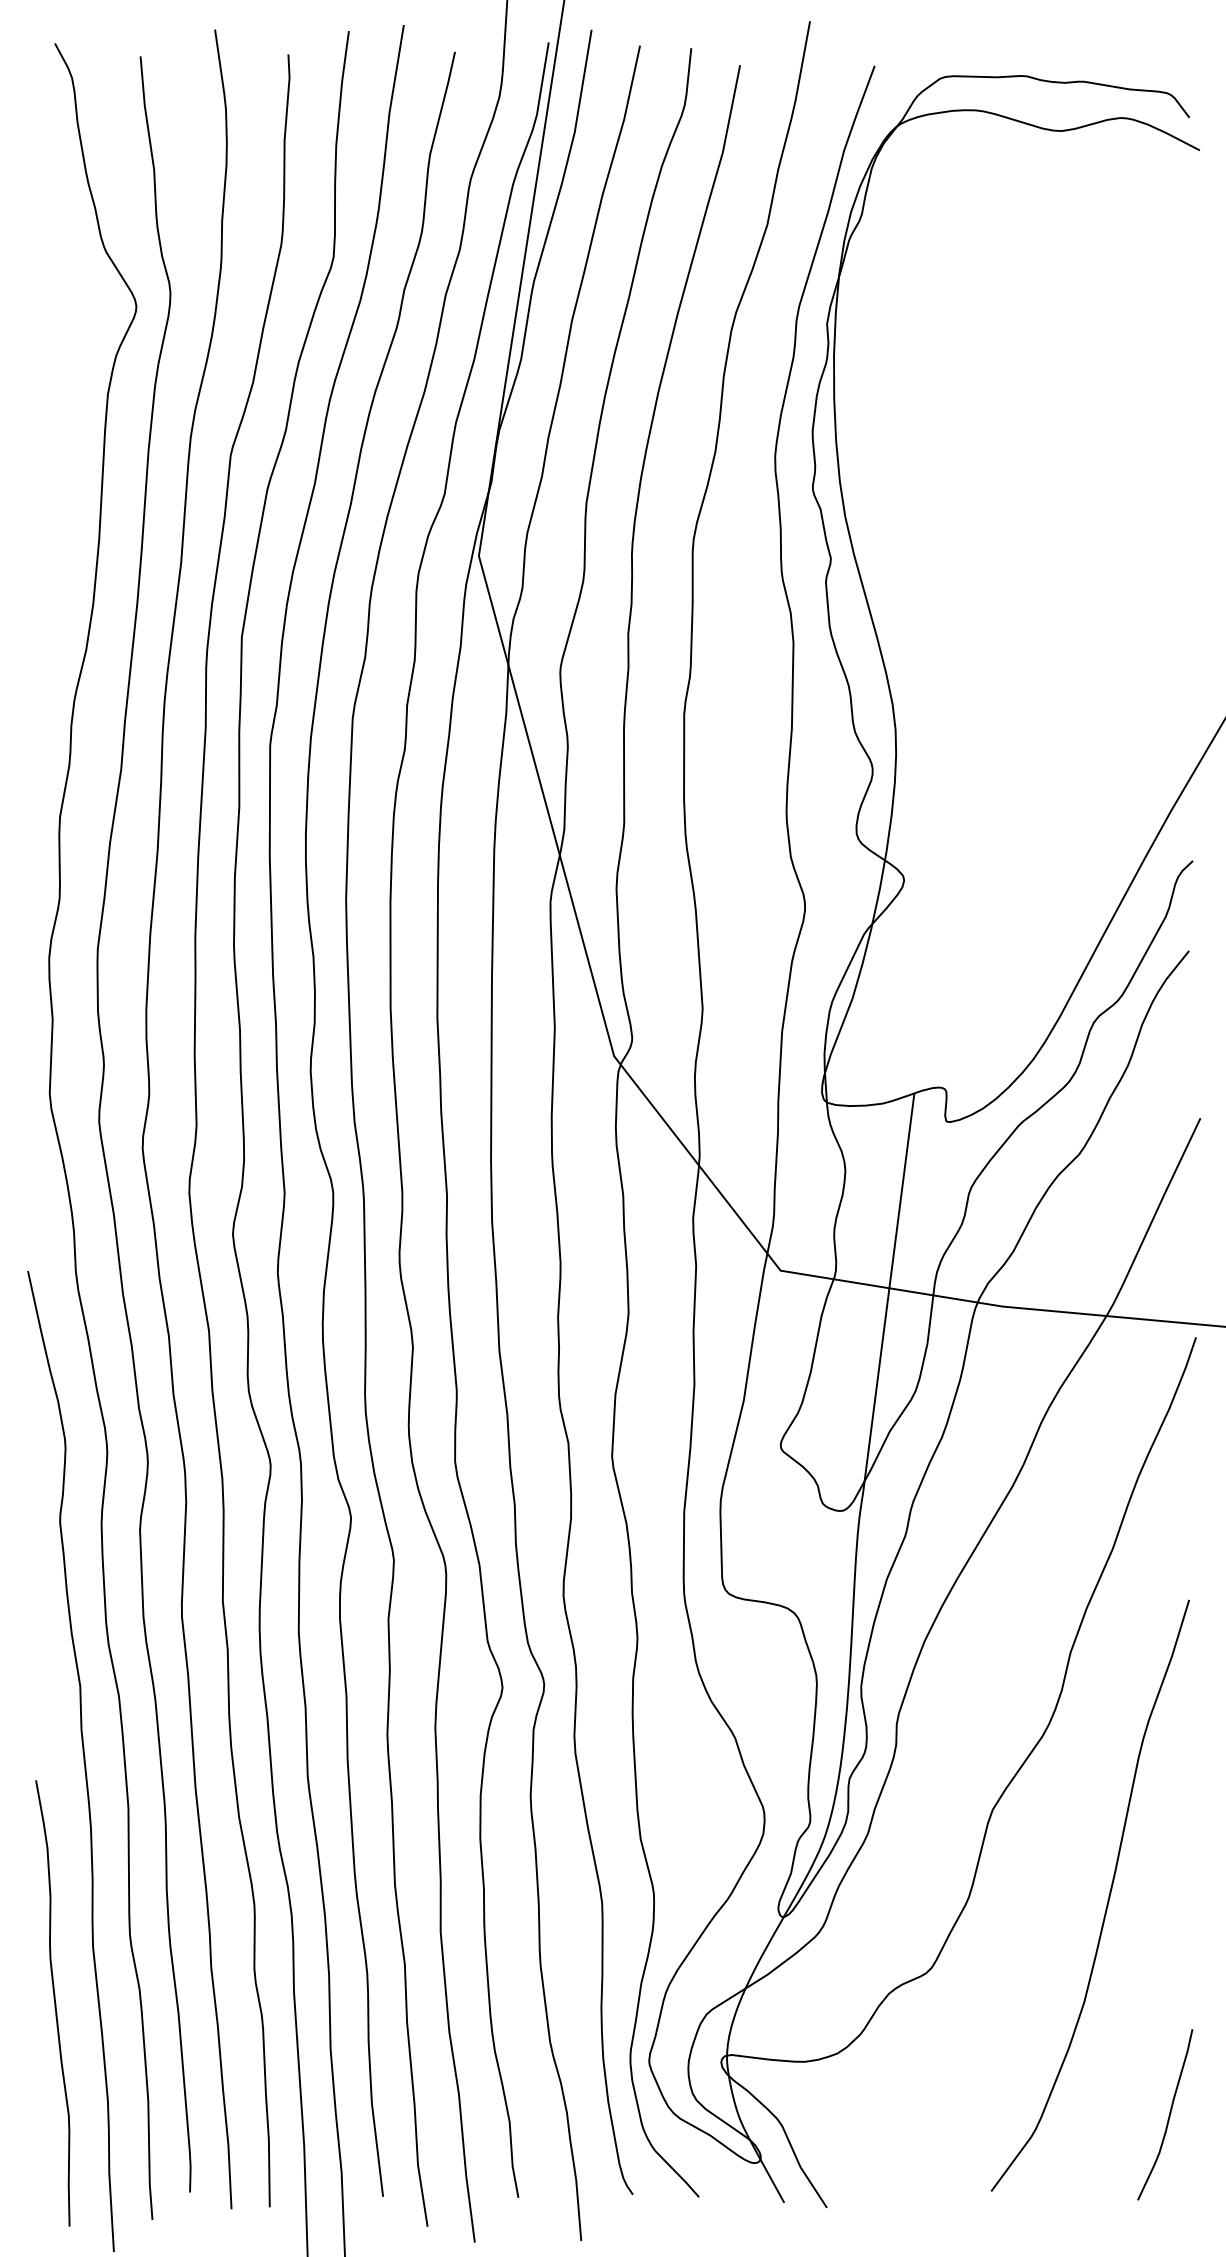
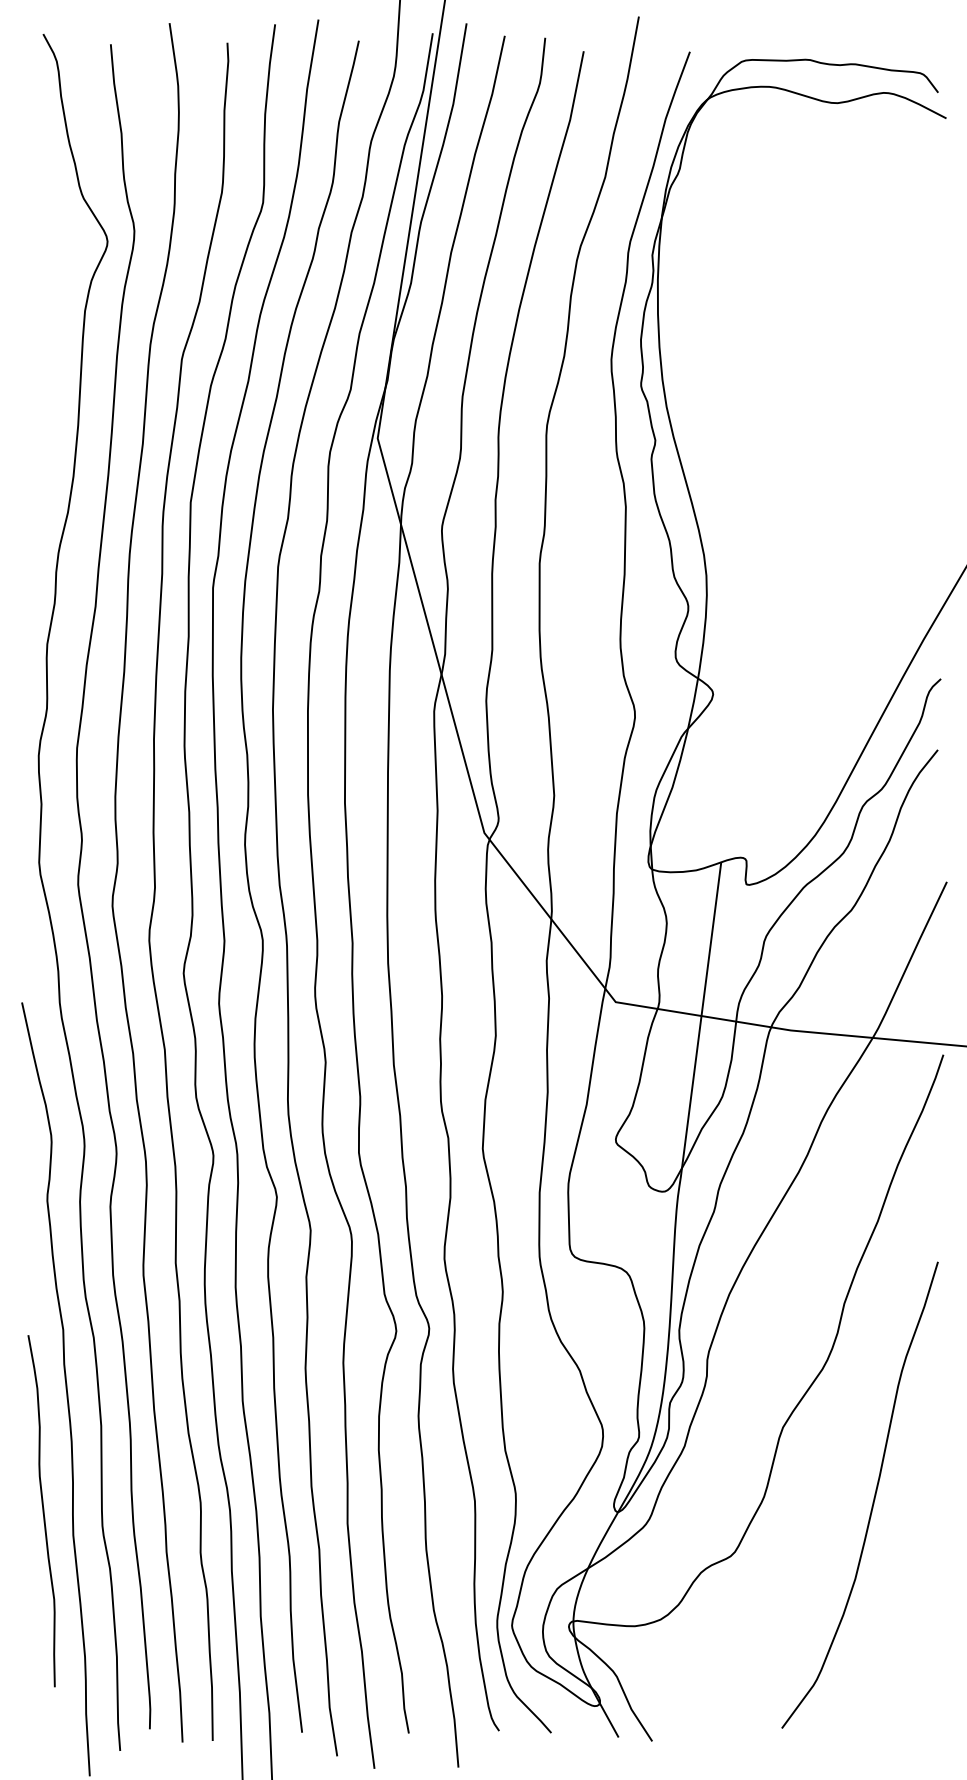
curve: (53, 2003) -> (42, 1511), moved
curve: (1168, 2115) -> (921, 1668), removed

